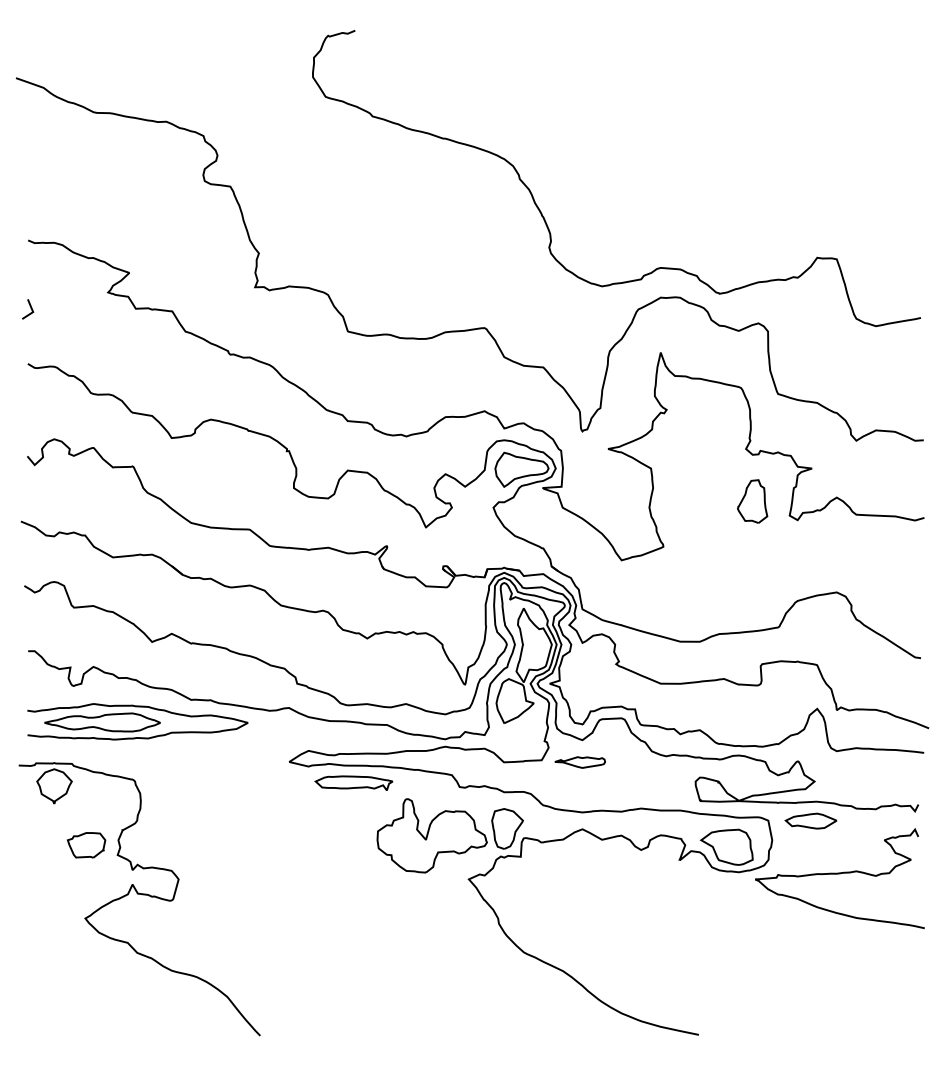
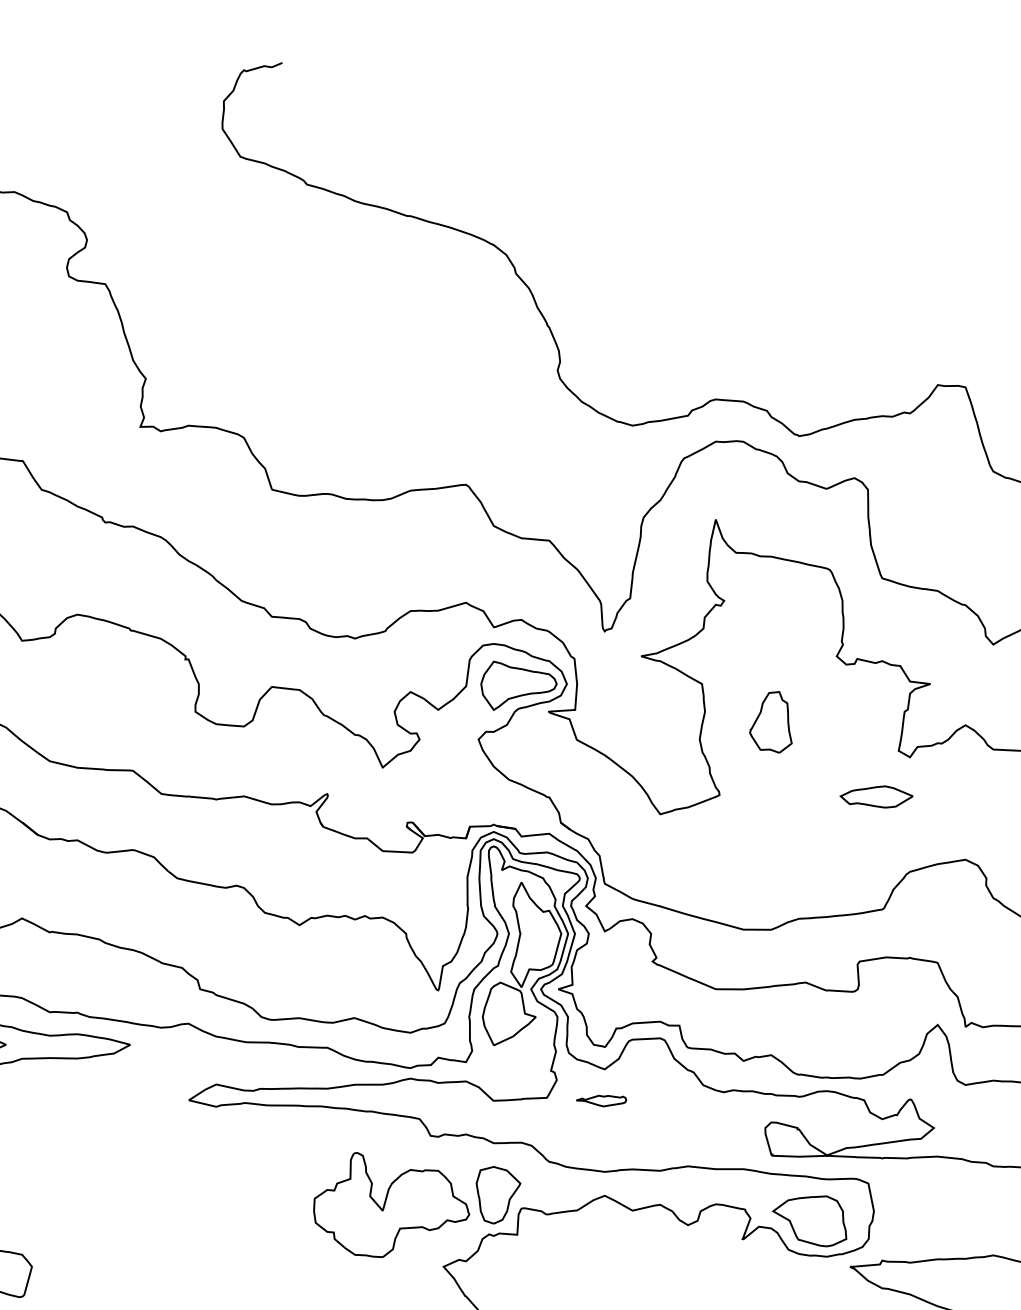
part: (752, 501) -> (770, 722), moved
part: (579, 762) -> (600, 1101), size x0.7
part: (353, 782) -> (279, 1129), removed
part: (810, 820) -> (875, 796), moved

